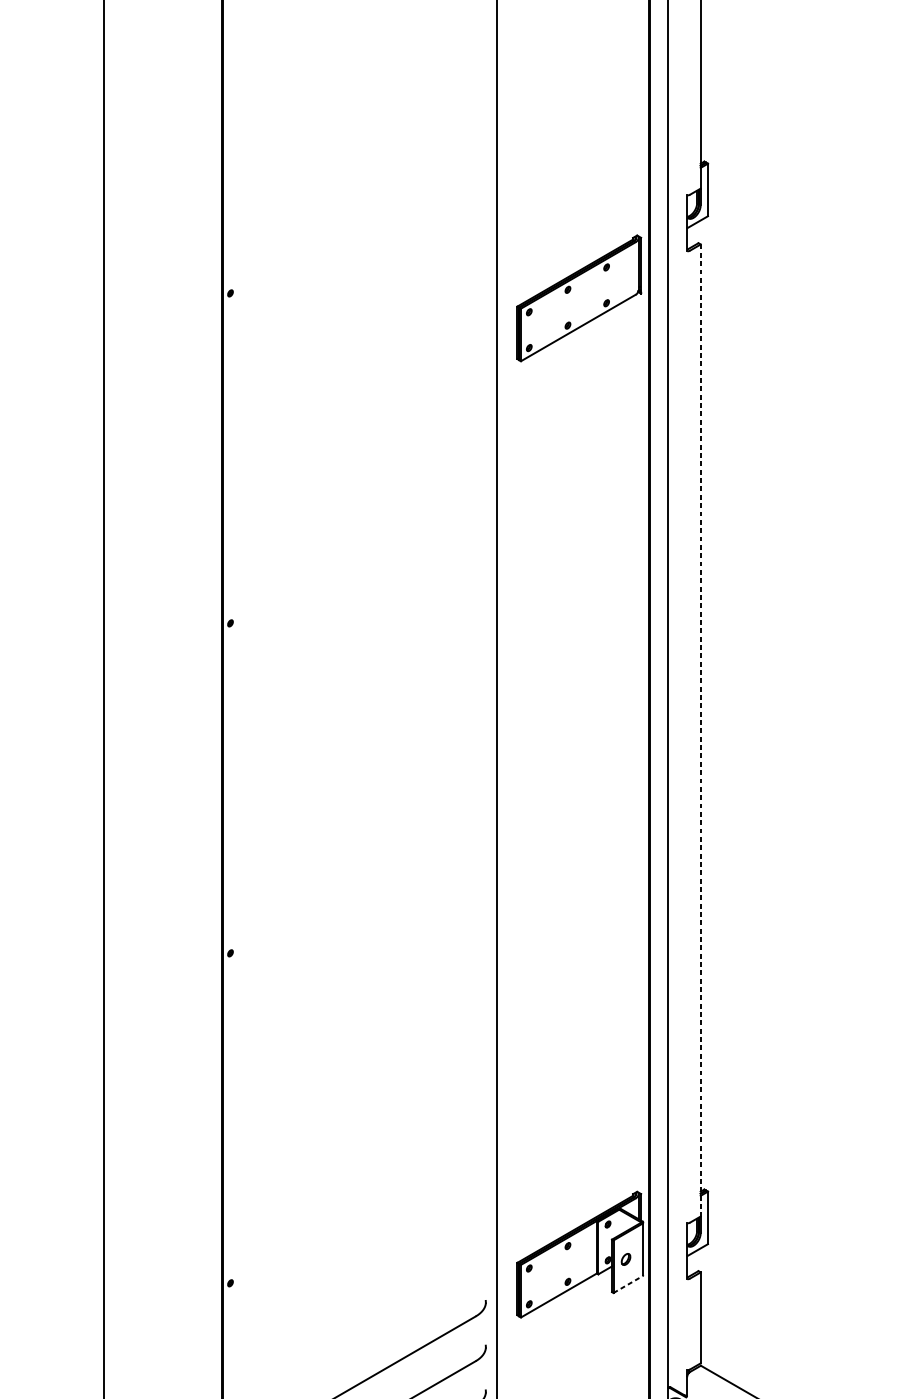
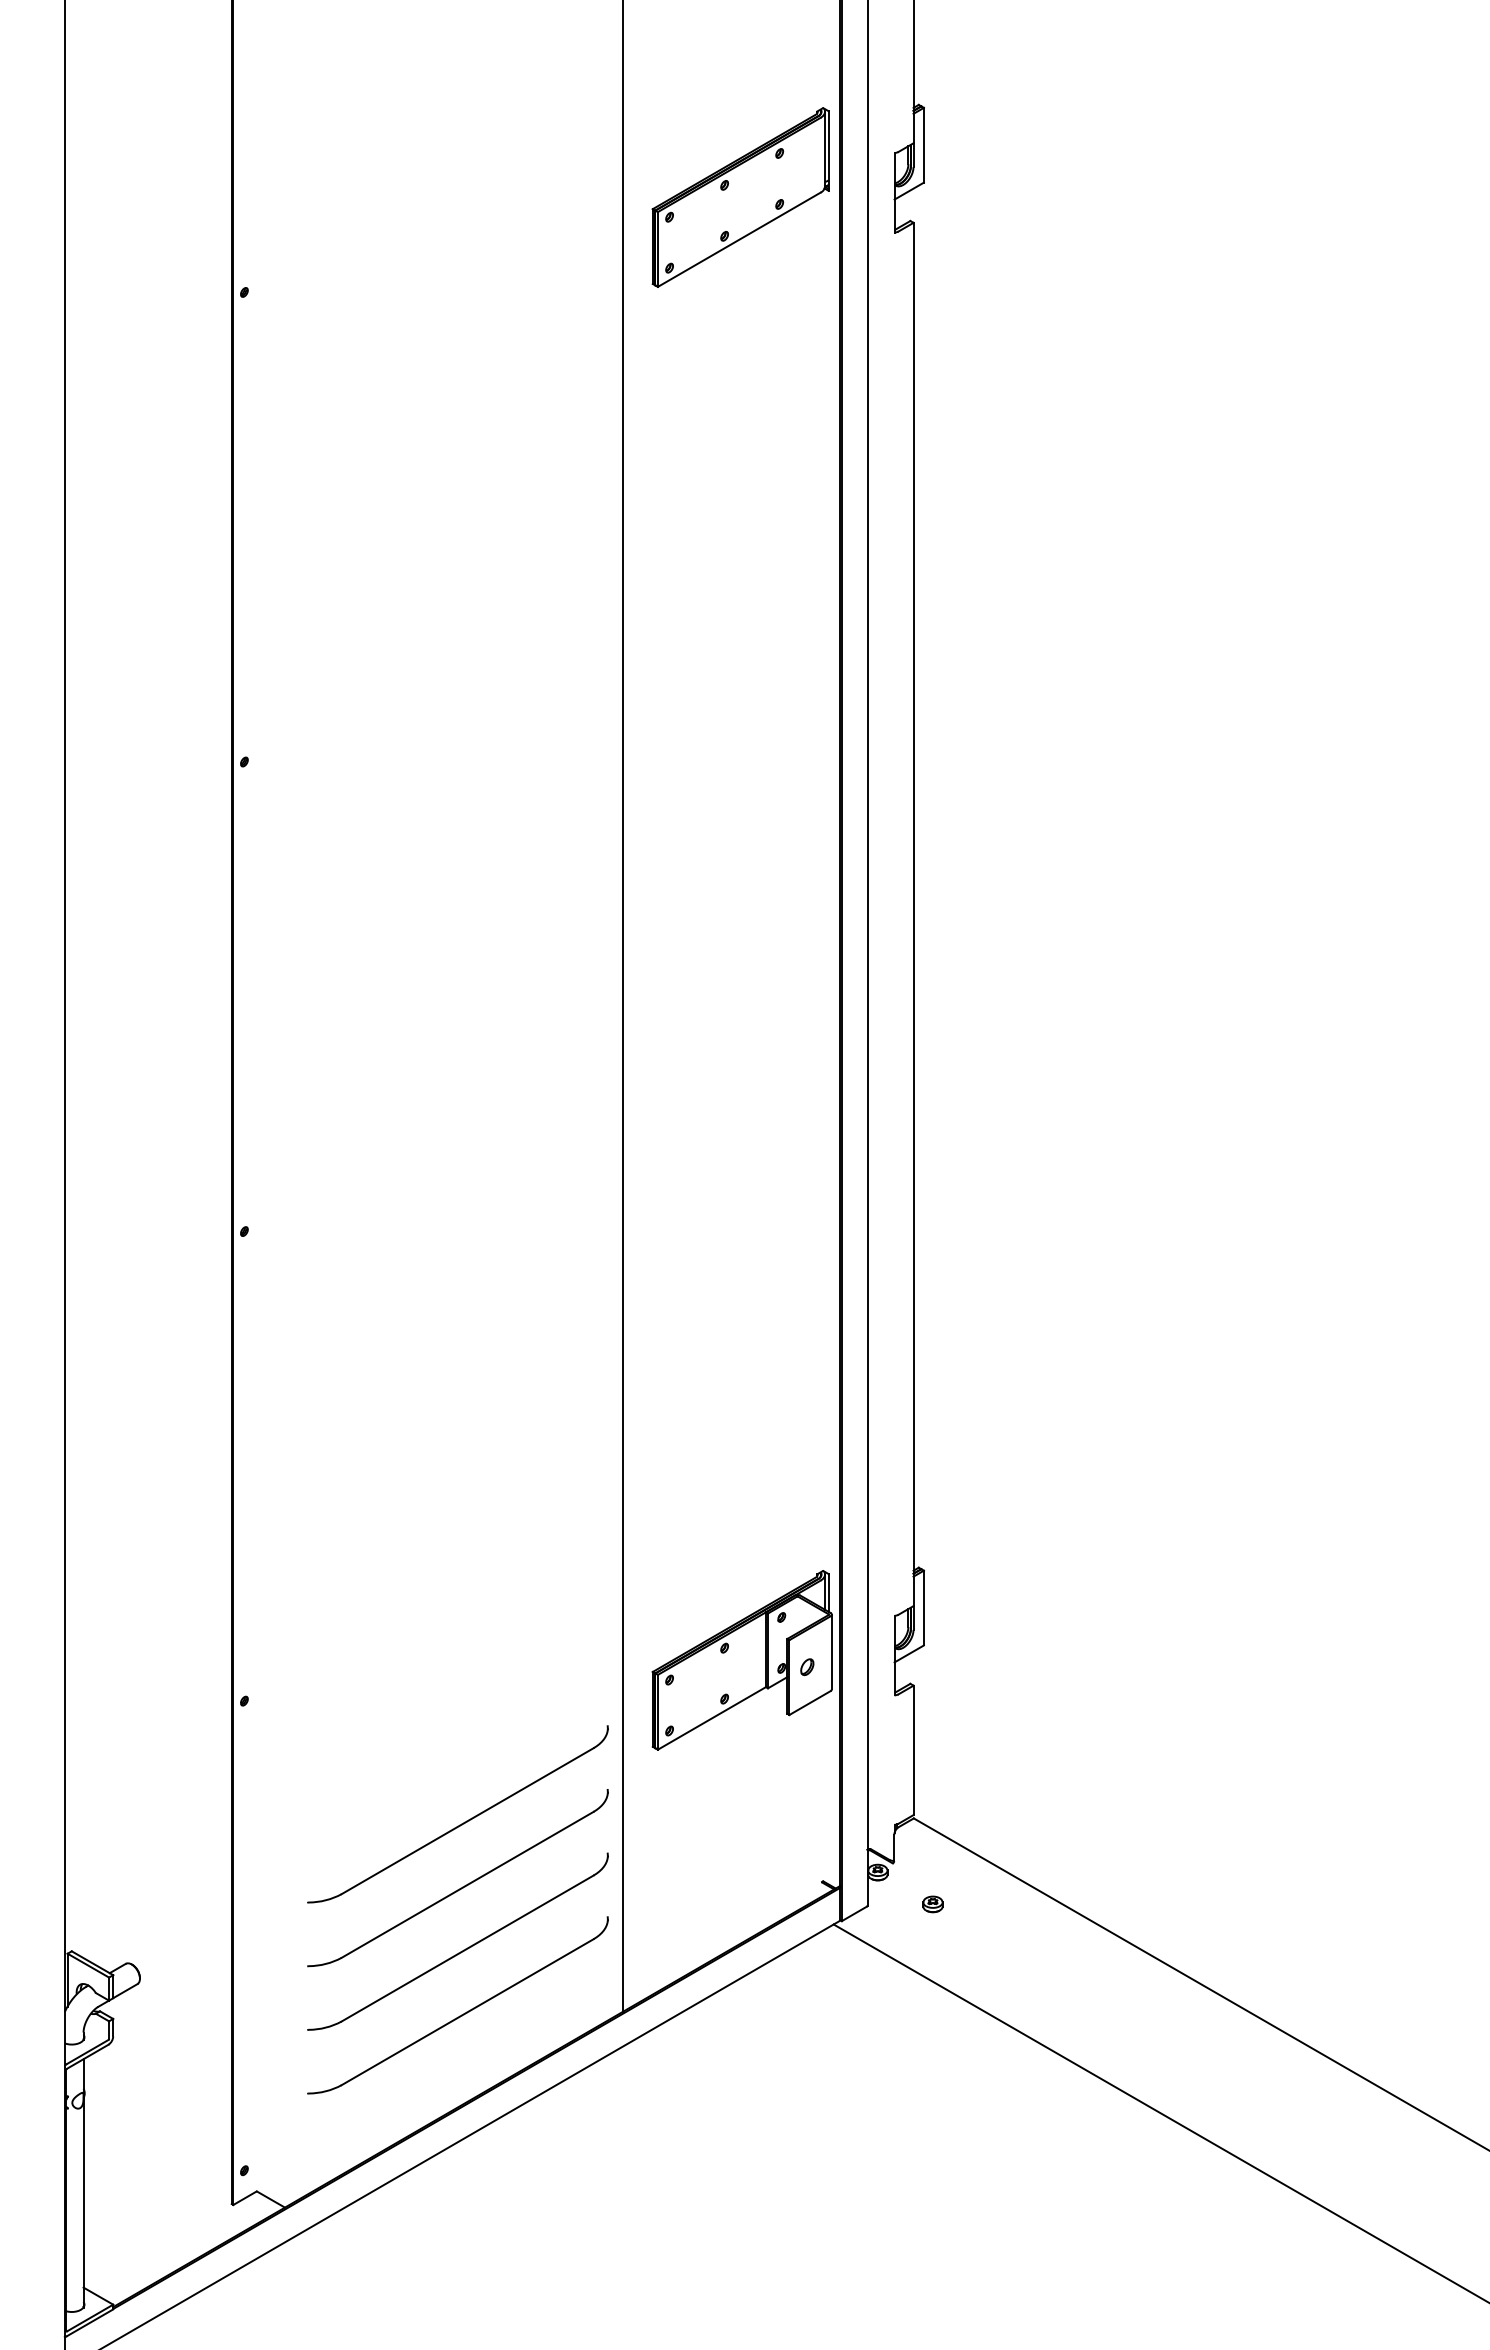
part: (579, 298) -> (740, 197), moved
line: (700, 730) -> (913, 914), dashed -> solid
line: (628, 1284) -> (810, 1703), dashed -> solid

